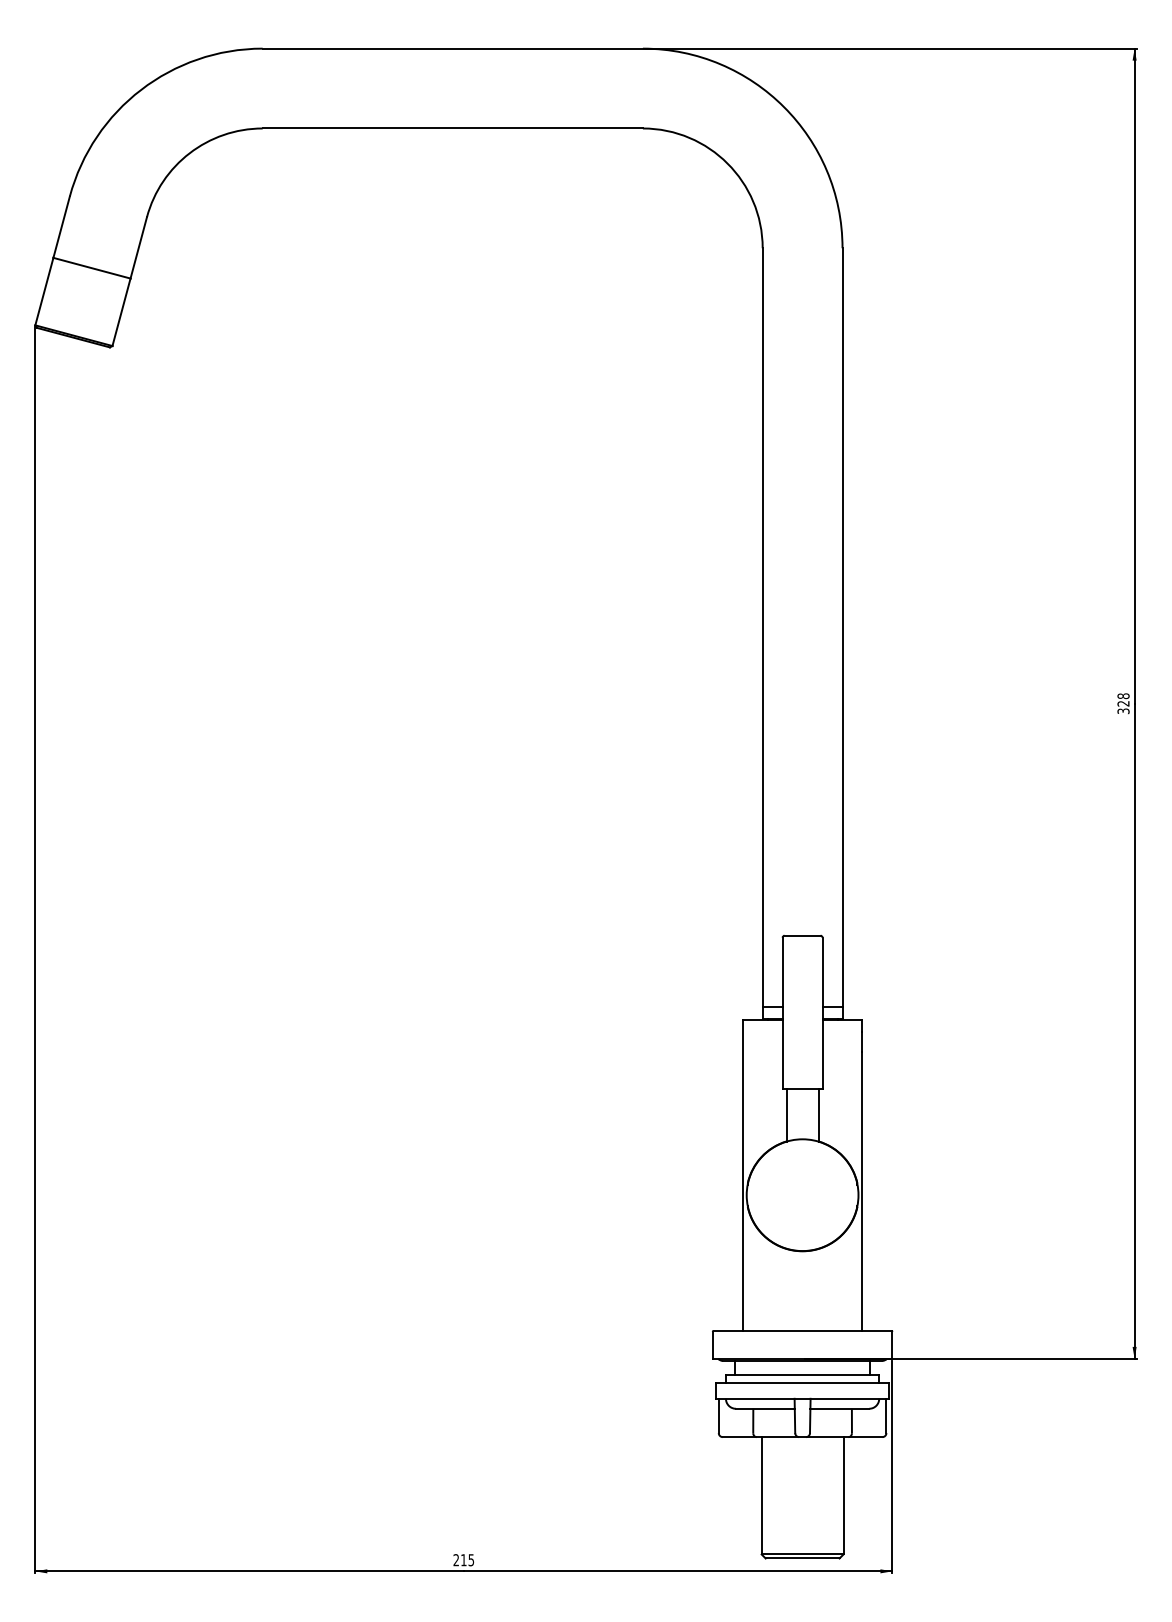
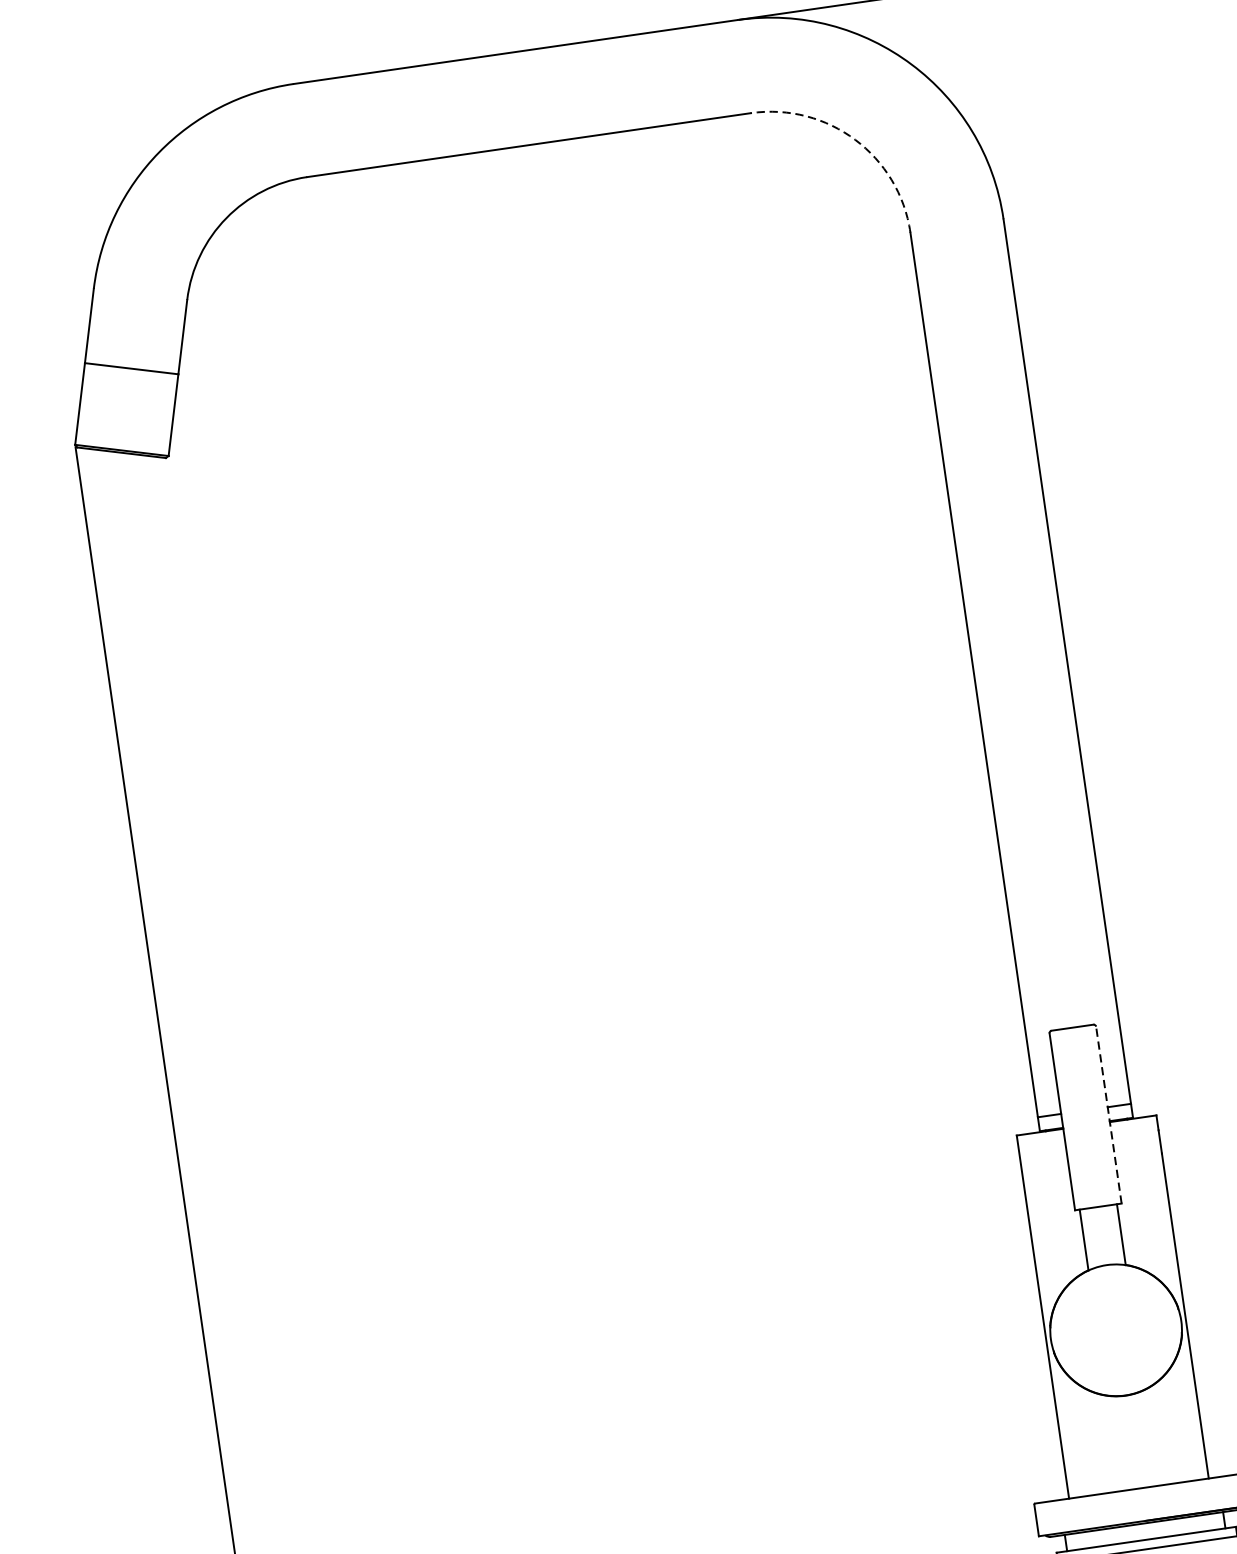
arc: (727, 163) -> (855, 139), solid -> dashed
line: (822, 1013) -> (1108, 1115), solid -> dashed

